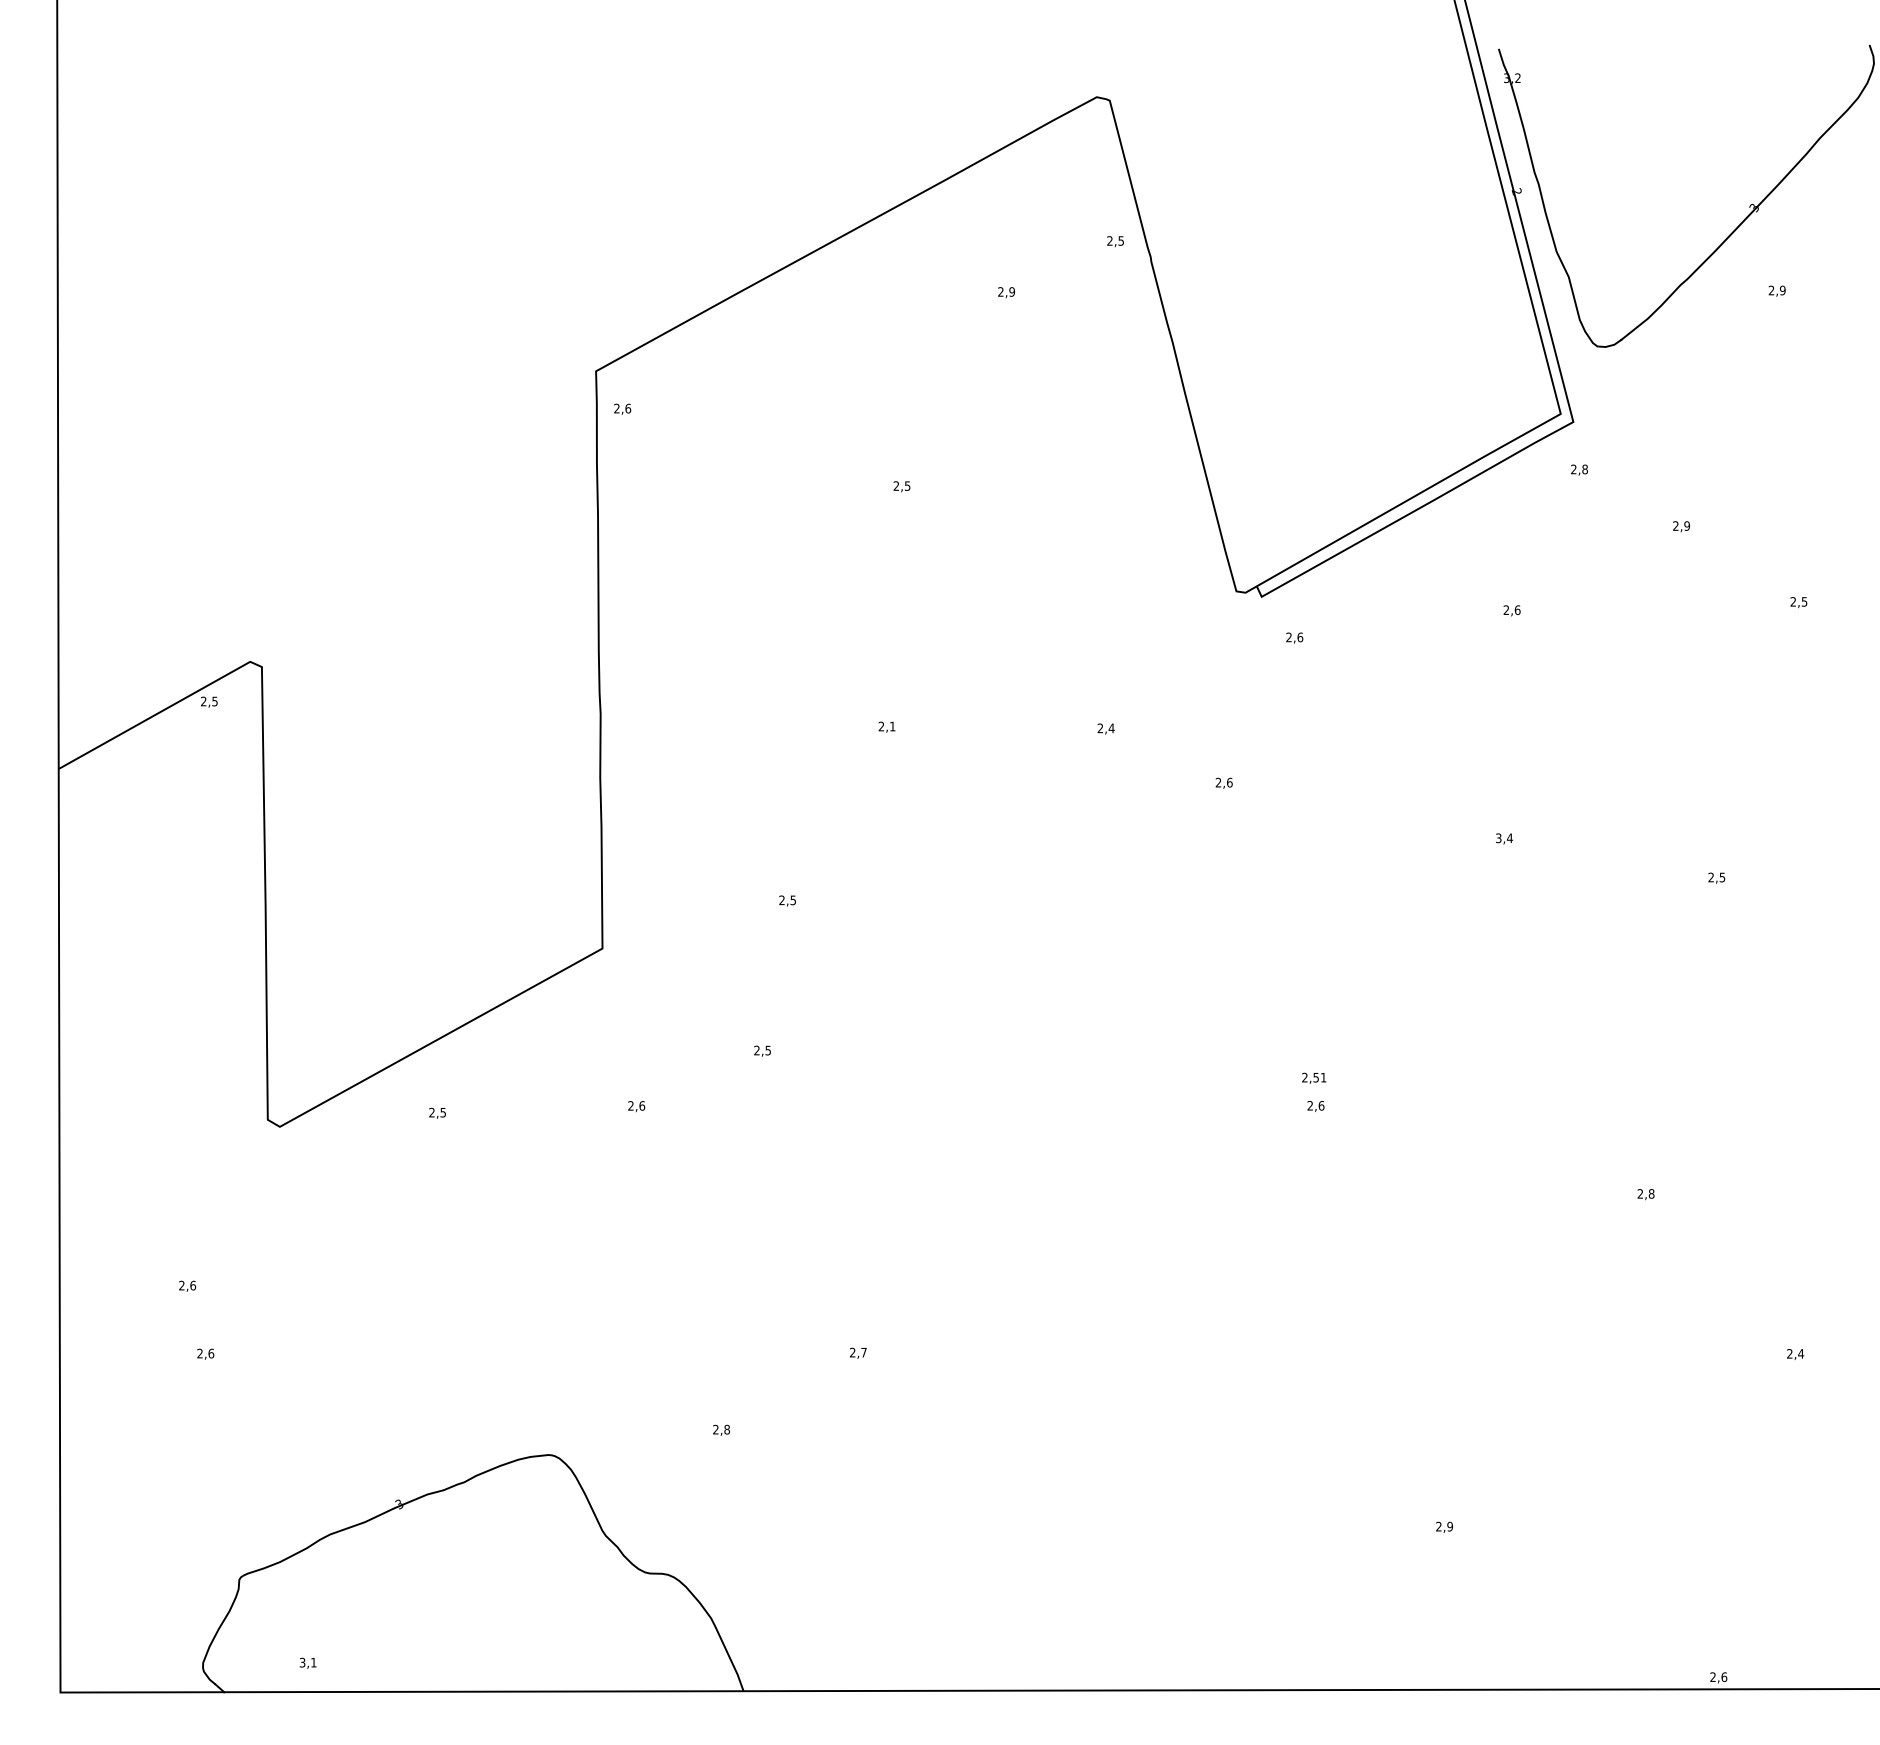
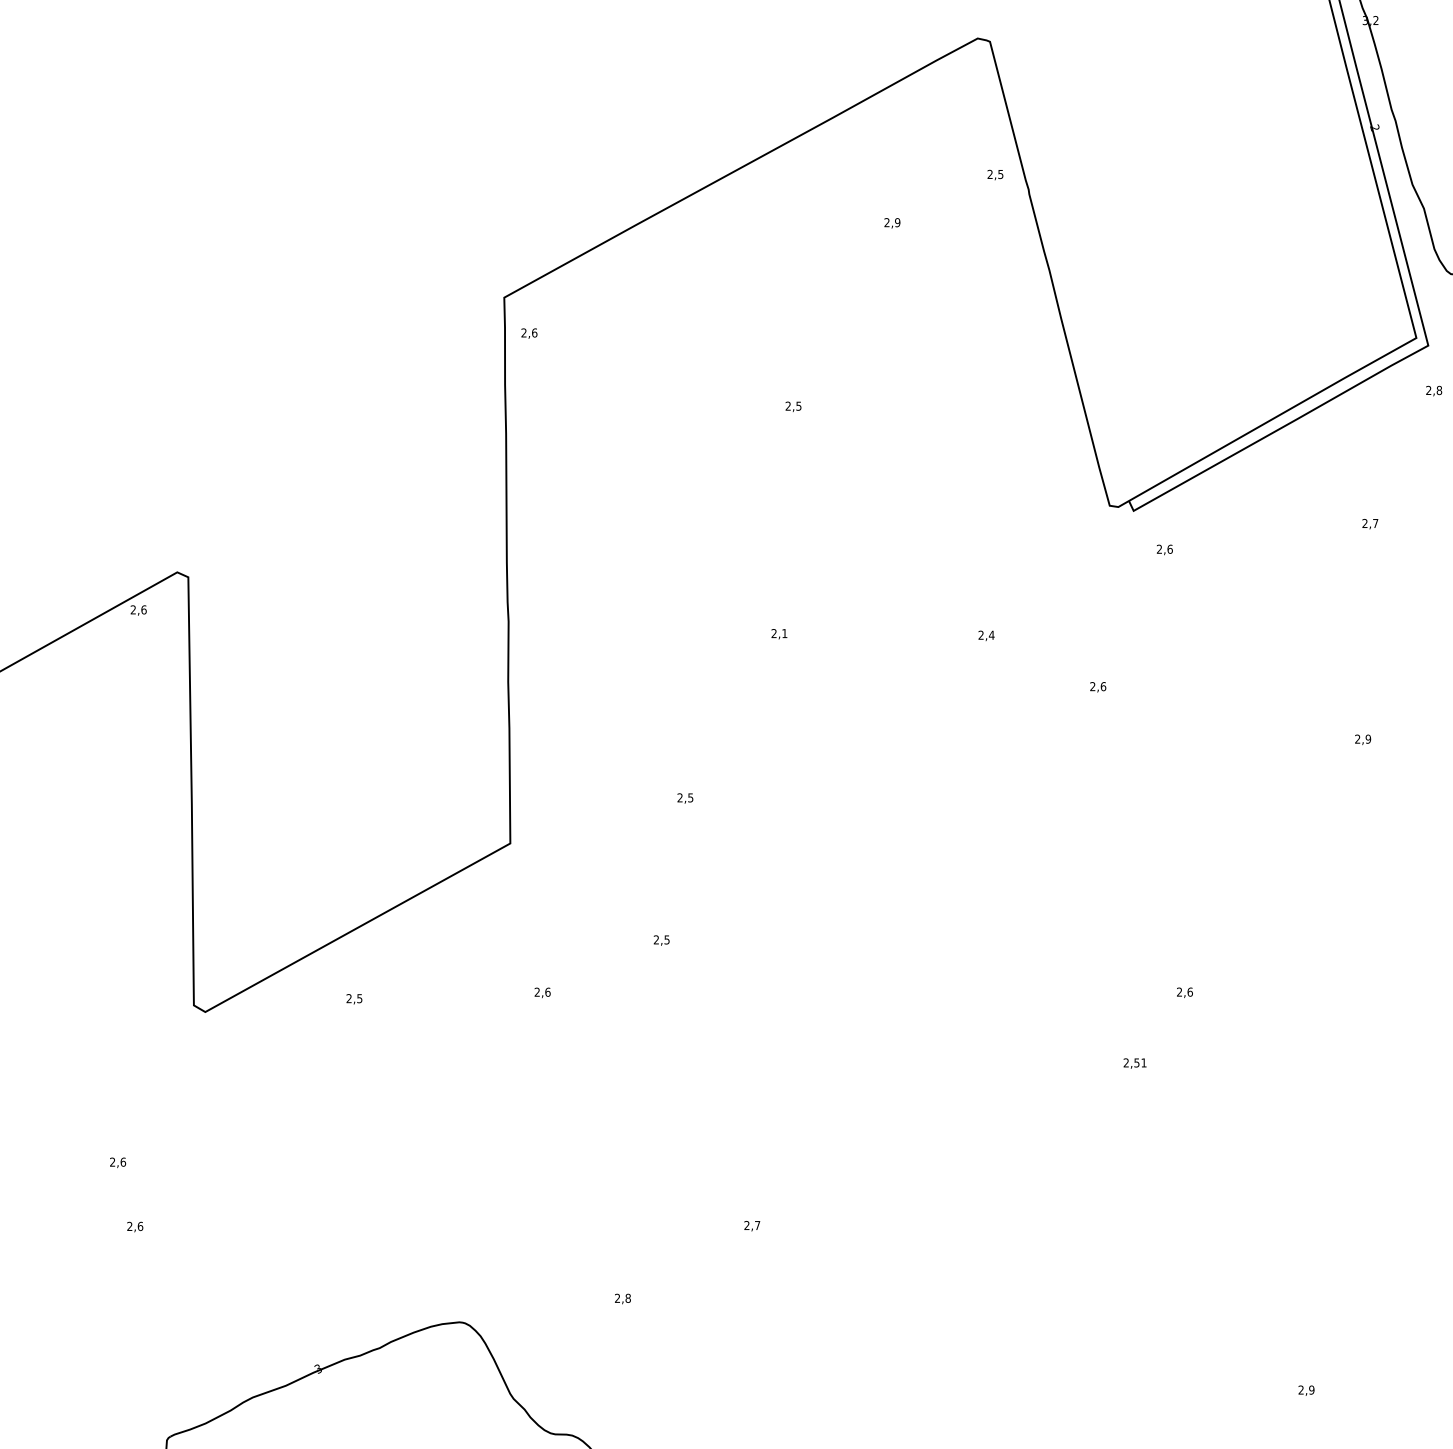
text: (1517, 610) -> (1375, 523), 2,6 -> 2,7
text: (214, 701) -> (143, 609), 2,5 -> 2,6
text: (1504, 838) -> (1363, 739), 3,4 -> 2,9
text: (1314, 1077) -> (1135, 1062), moved

